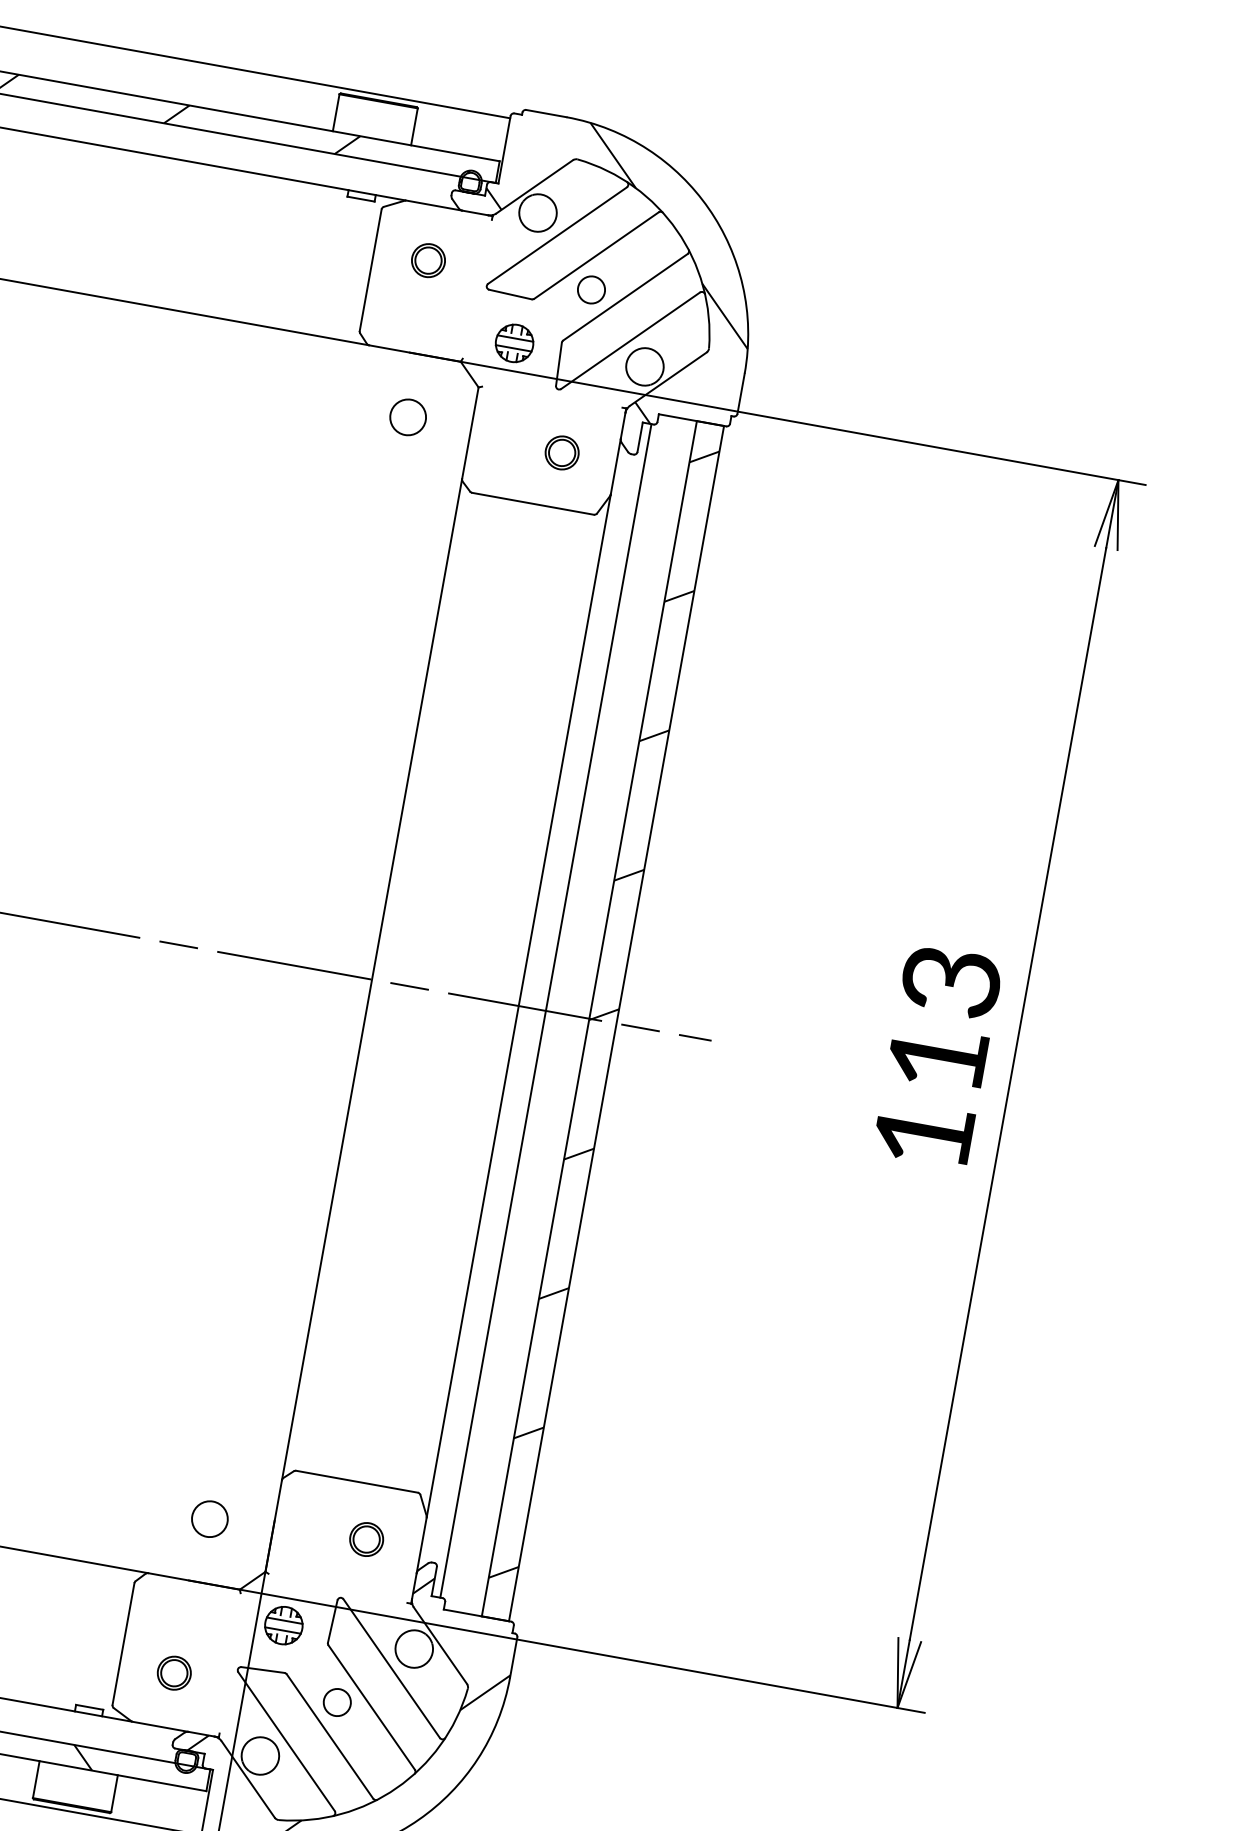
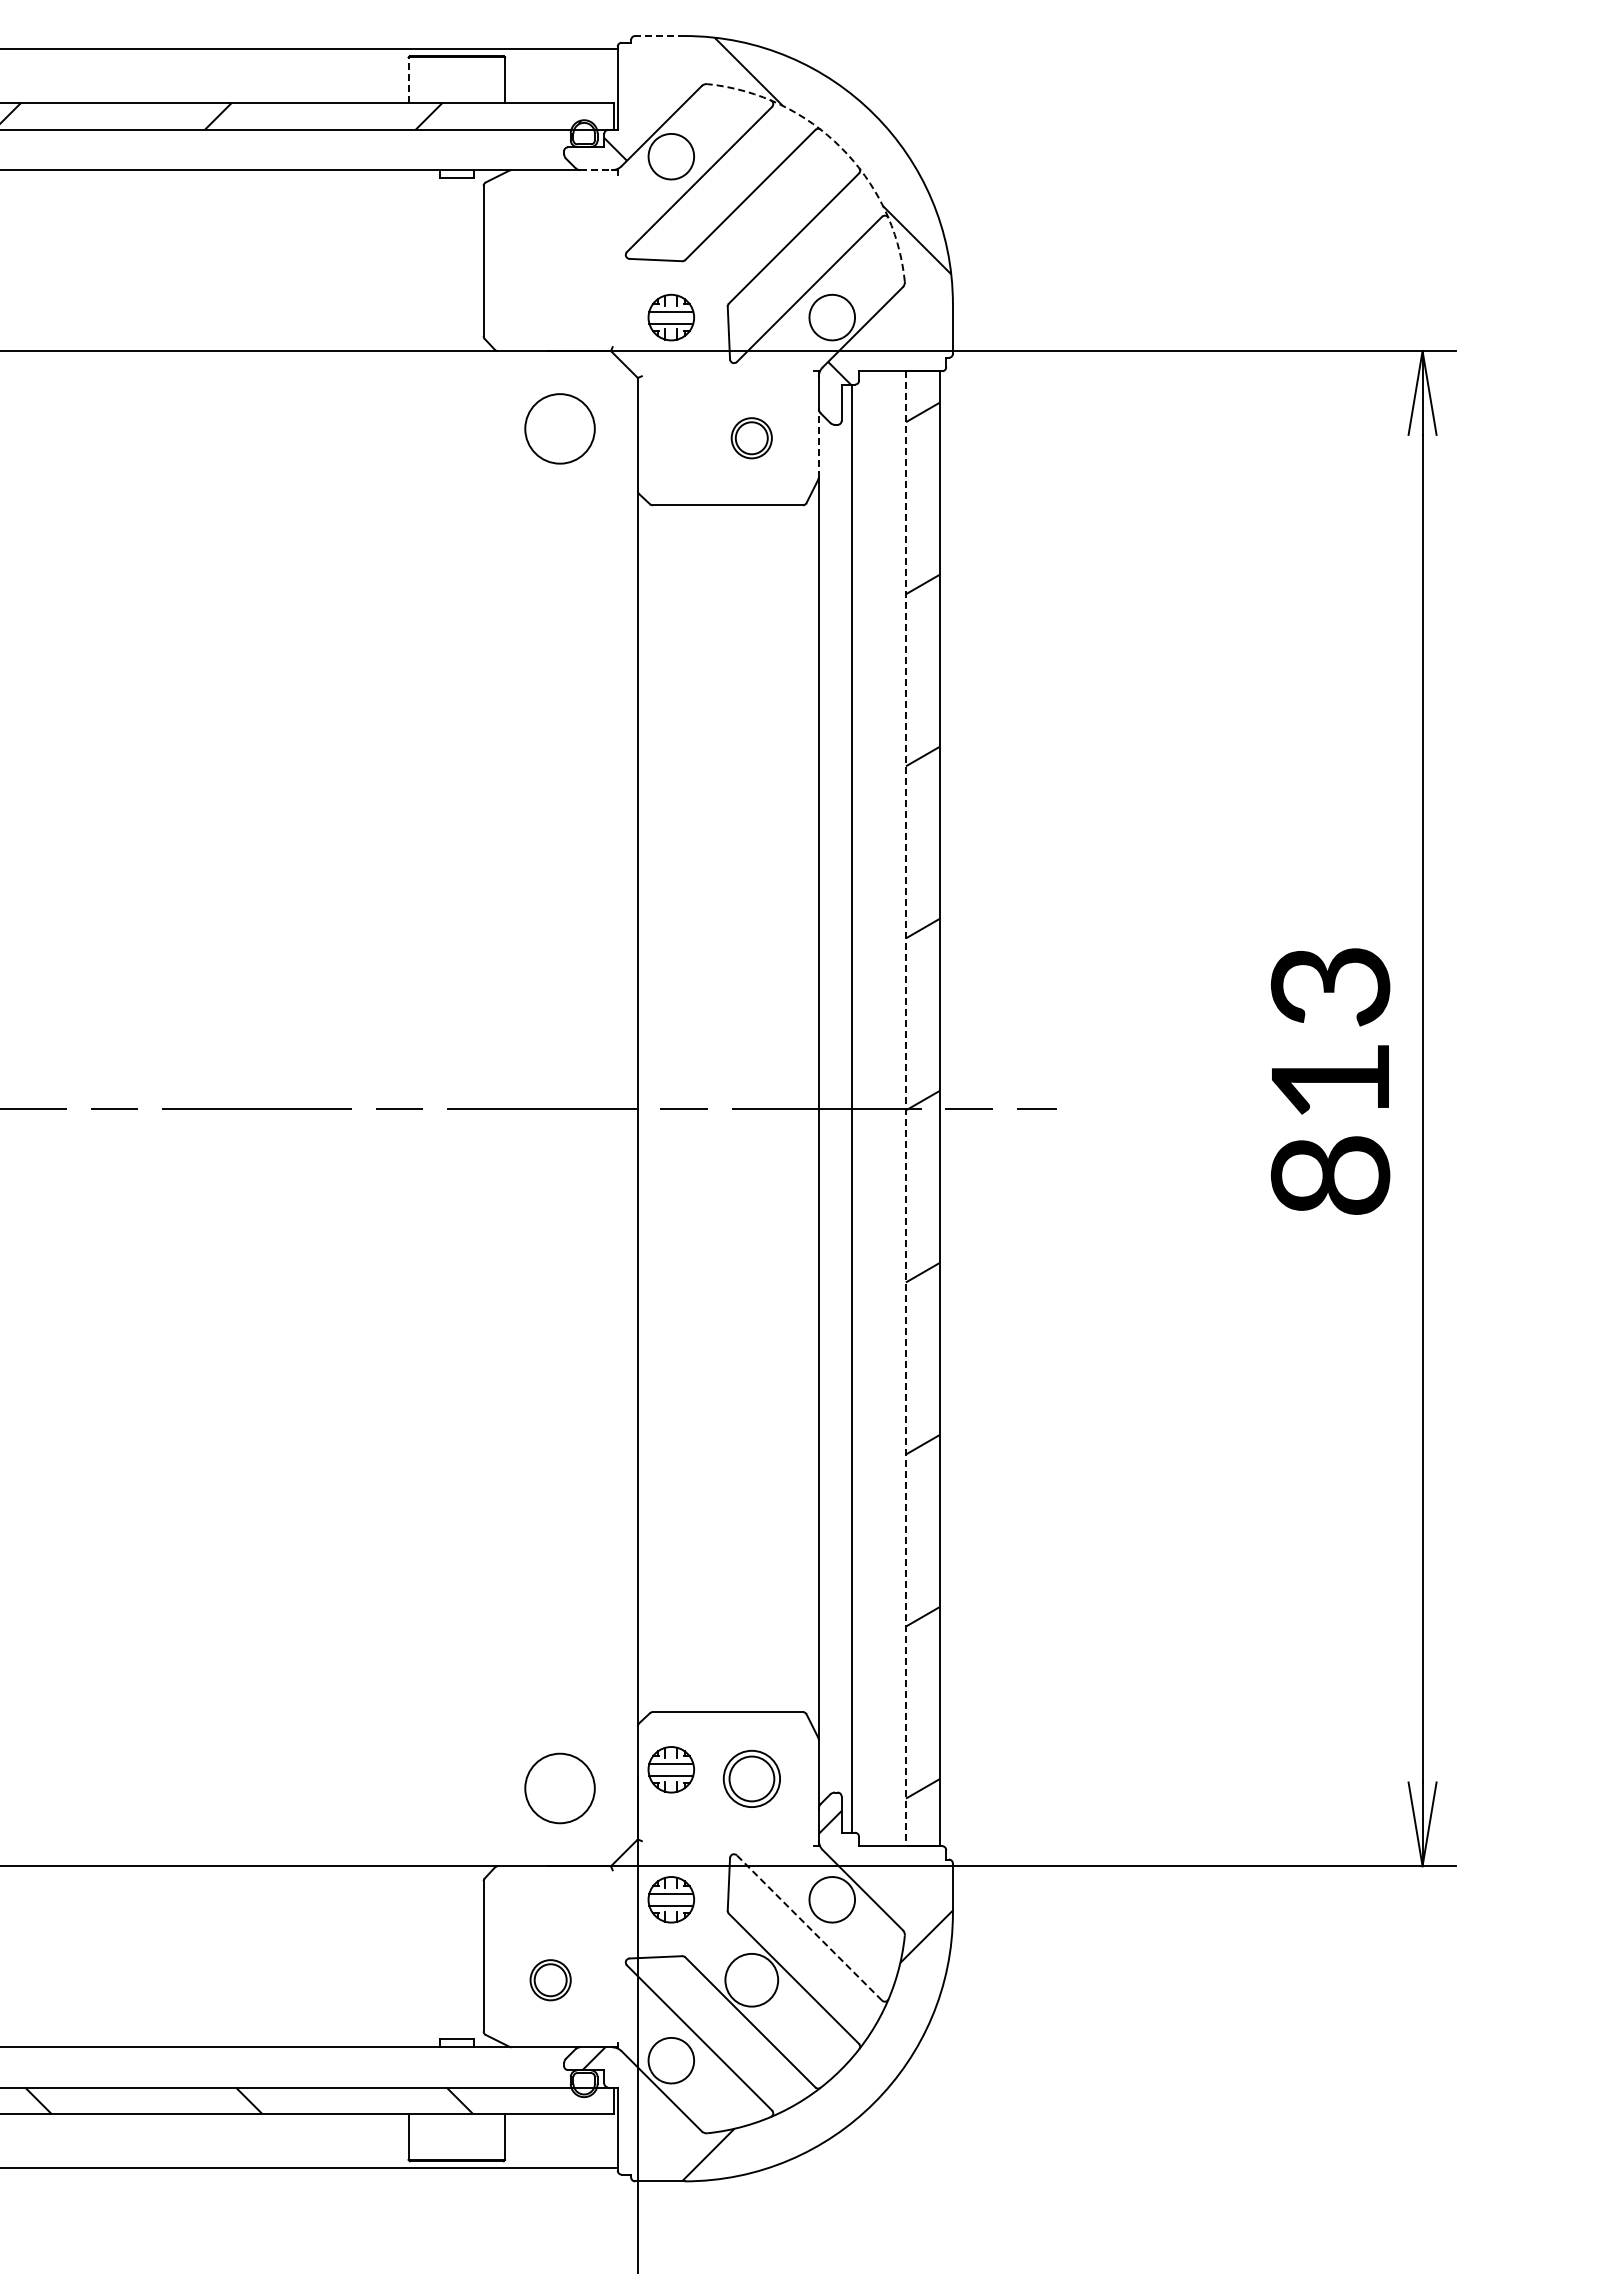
line: (336, 112) -> (408, 80), solid -> dashed
line: (545, 113) -> (659, 36), solid -> dashed
line: (475, 213) -> (596, 170), solid -> dashed
arc: (677, 230) -> (841, 147), solid -> dashed
part: (428, 260) -> (550, 237), removed
circle: (591, 289) -> (751, 236), removed
circle: (407, 416) -> (559, 428), size x1.6
line: (615, 466) -> (818, 442), solid -> dashed
line: (589, 1019) -> (906, 1109), solid -> dashed
text: (923, 1134) -> (1330, 1175), 113 -> 813
circle: (209, 1519) -> (559, 1788), size x1.6
part: (302, 1519) -> (670, 1769), added
part: (366, 1539) -> (751, 1779), size x1.4
line: (391, 1668) -> (809, 1927), solid -> dashed
circle: (337, 1701) -> (751, 1979), size x1.6

